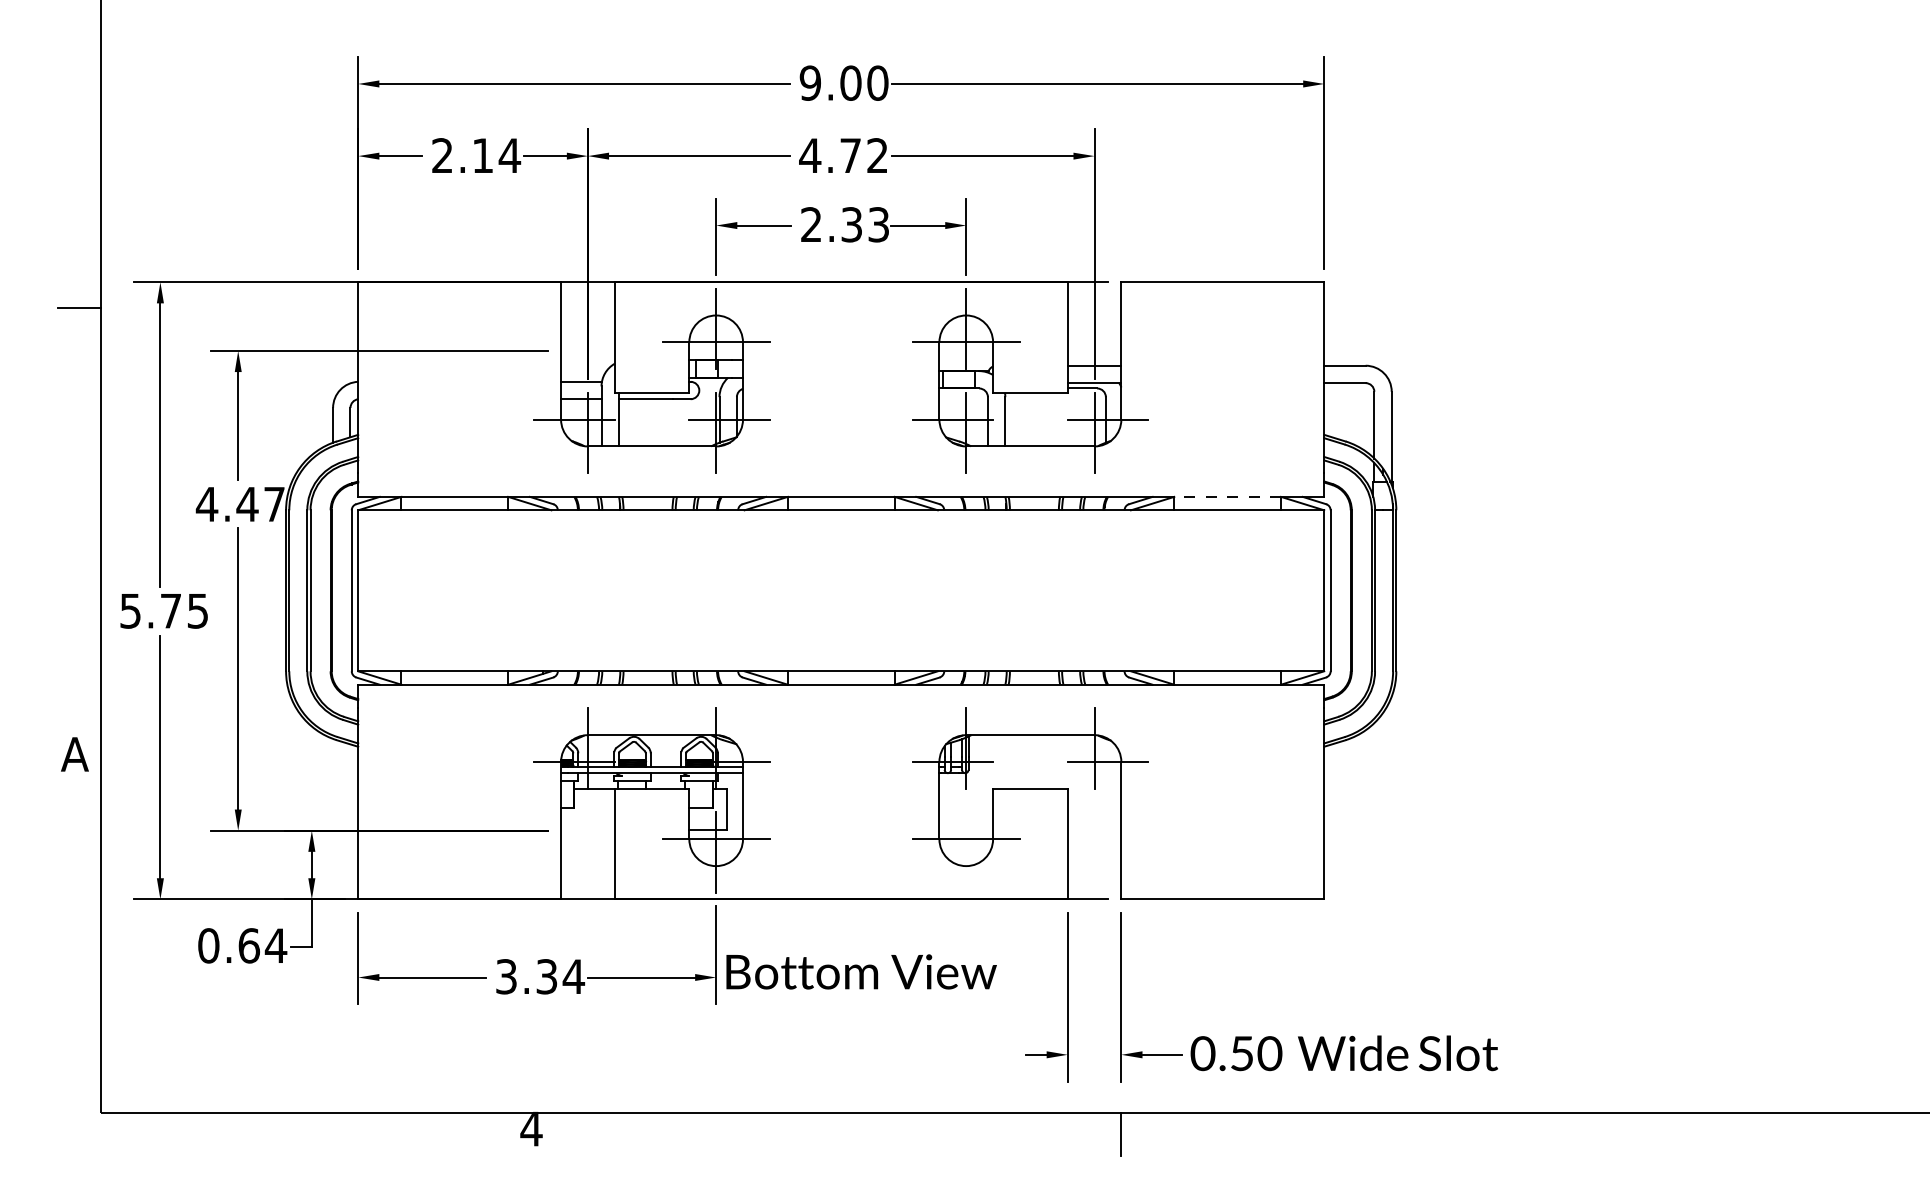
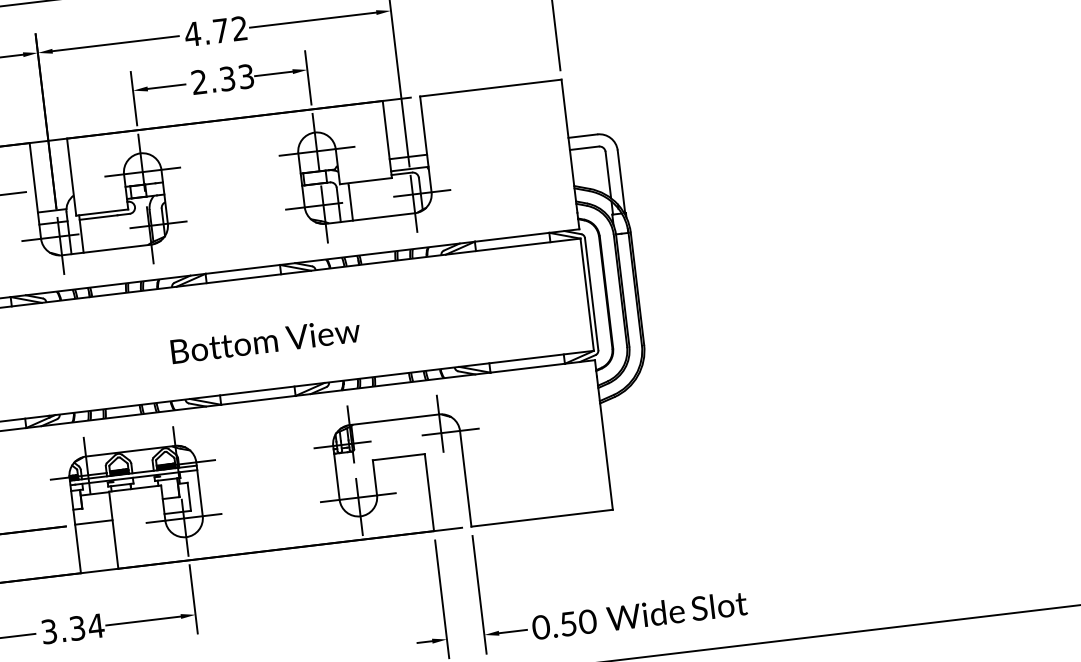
line: (1227, 496) -> (511, 237), dashed -> solid
line: (587, 829) -> (93, 522), added
line: (966, 852) -> (359, 506), added
text: (861, 971) -> (265, 340), moved

